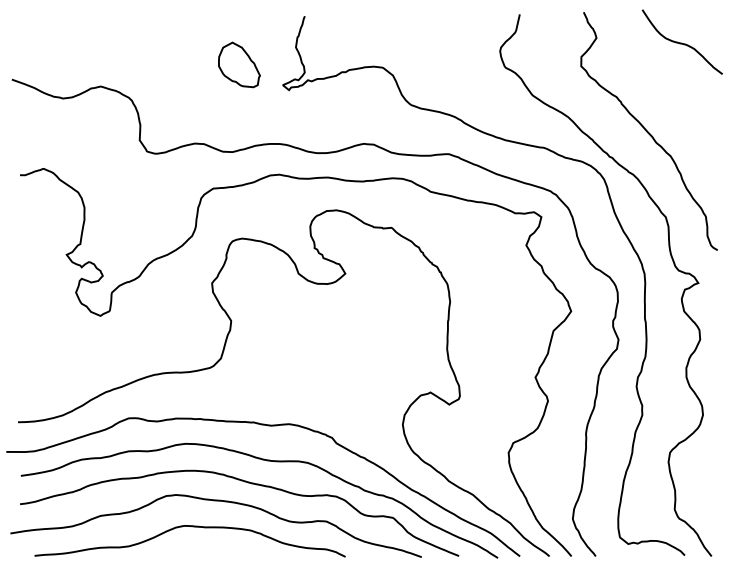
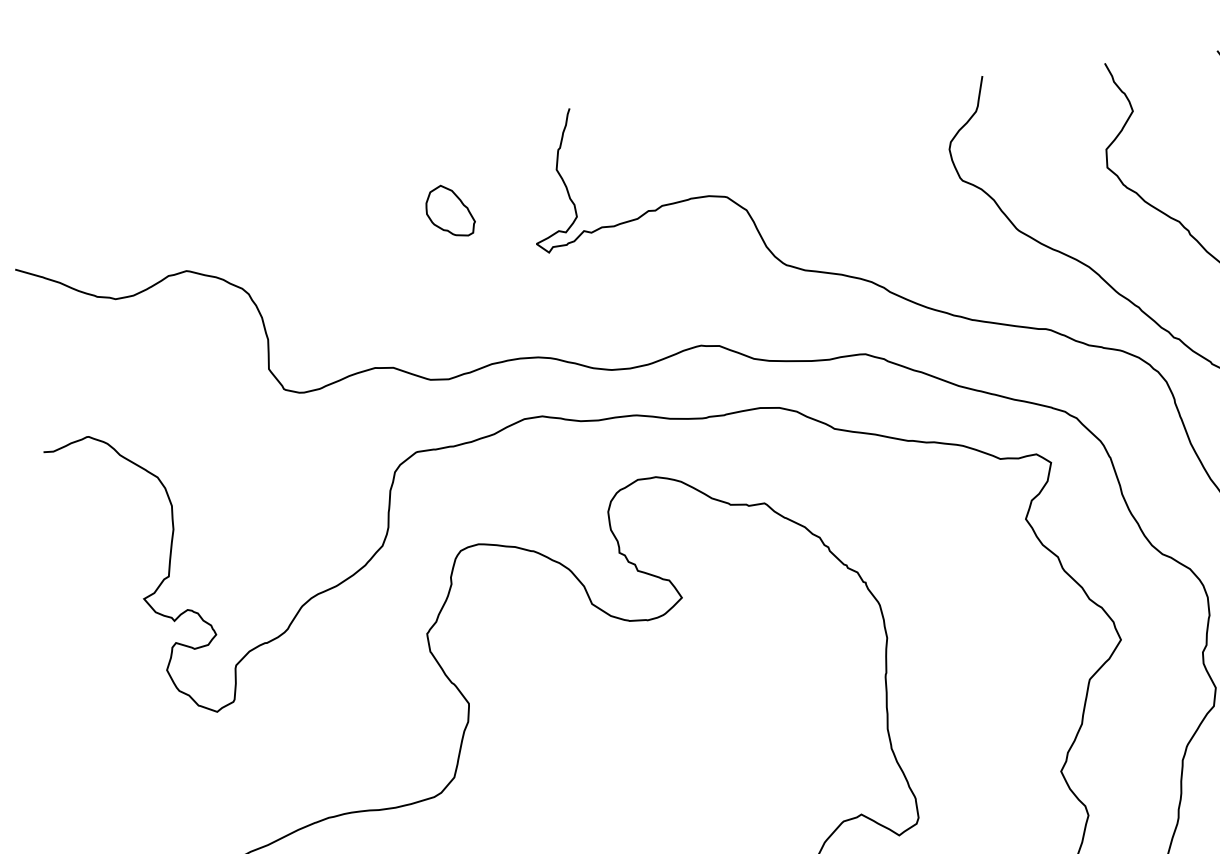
part: (239, 64) -> (450, 210), size x0.6

